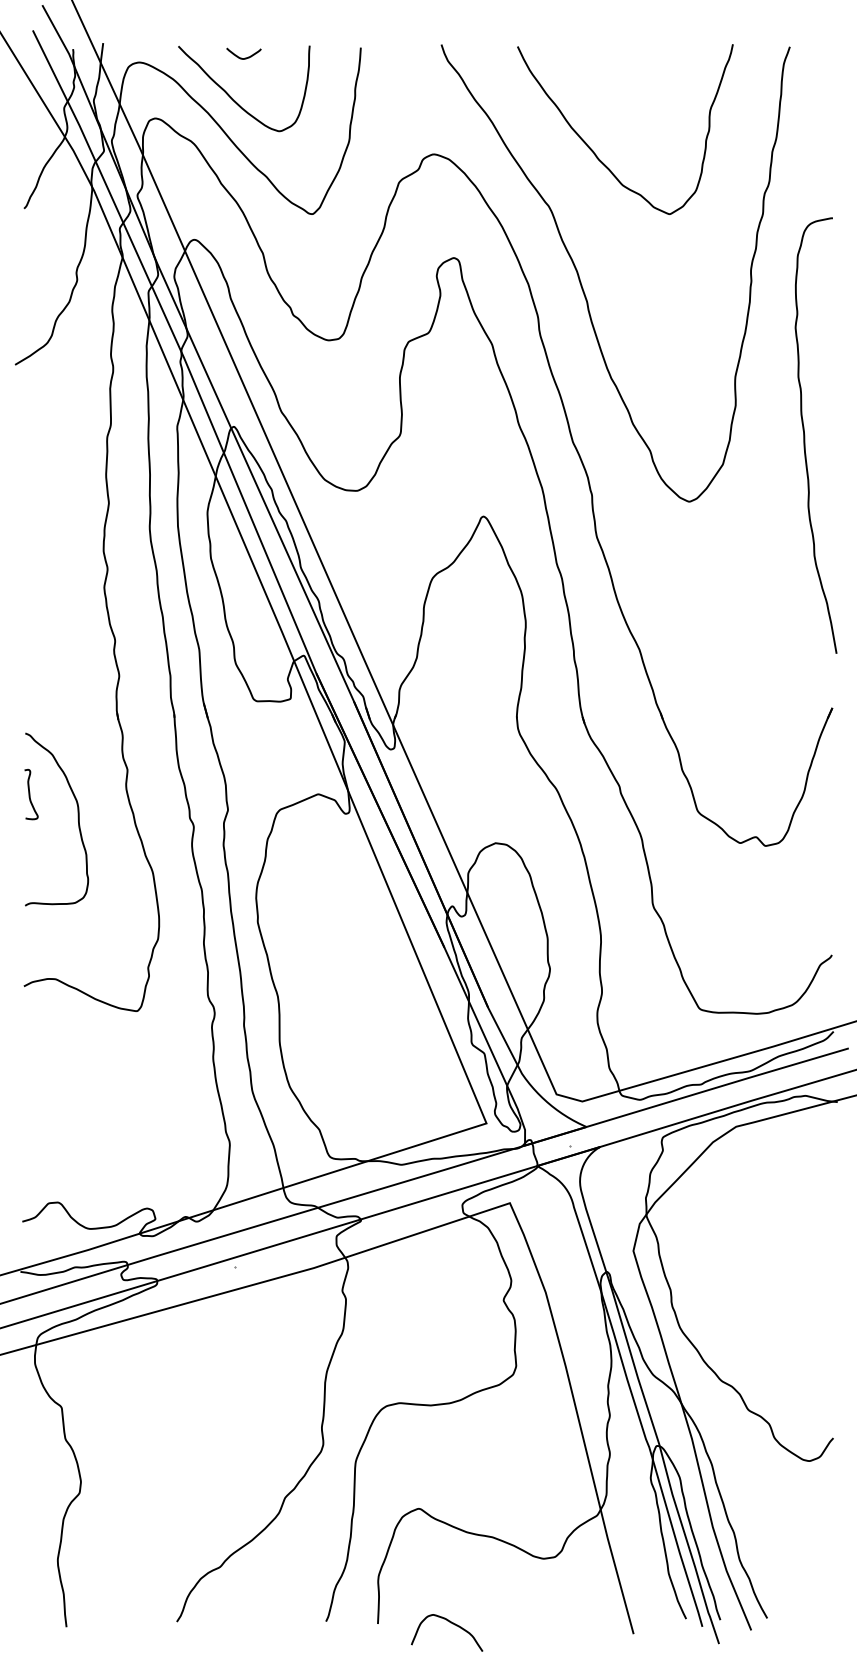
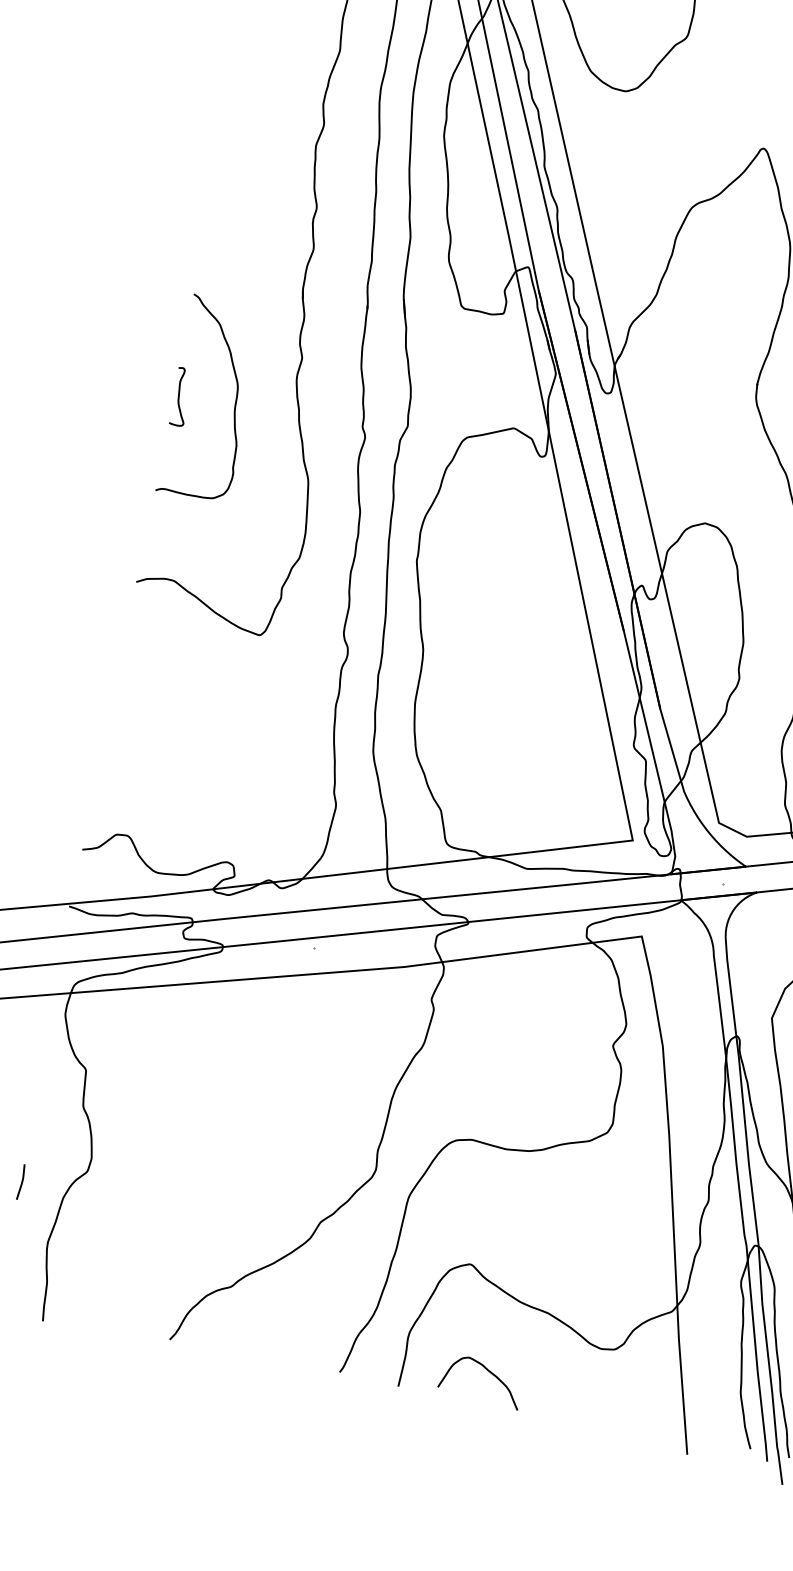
curve: (30, 794) -> (180, 396), moved
line: (25, 1512) -> (21, 1181), added
curve: (452, 1624) -> (489, 1372), moved

